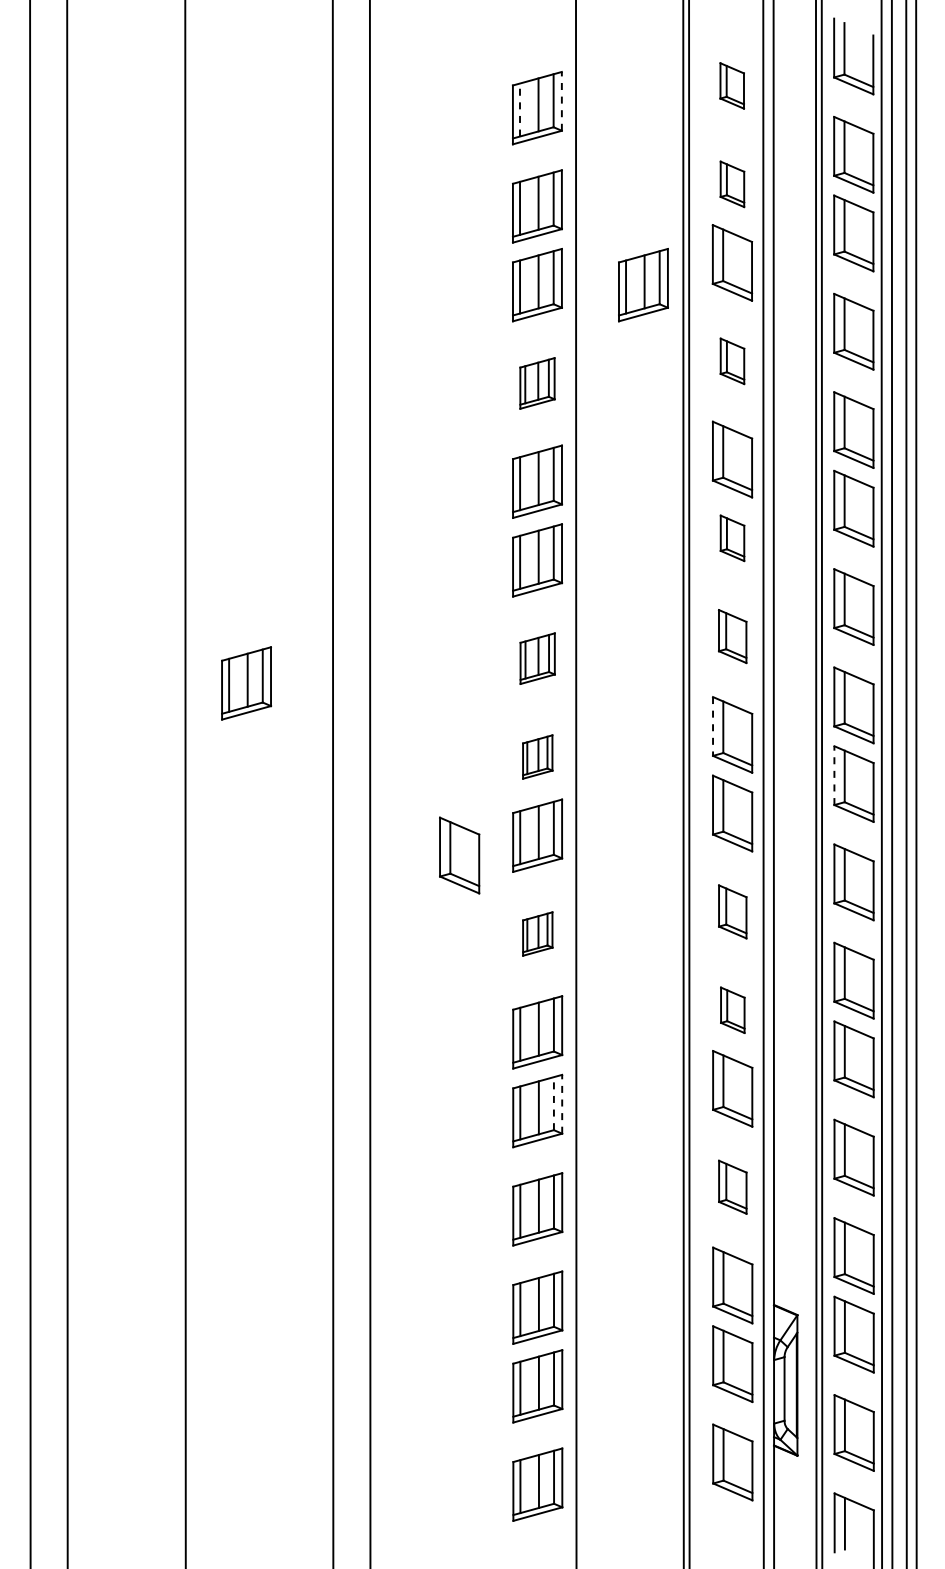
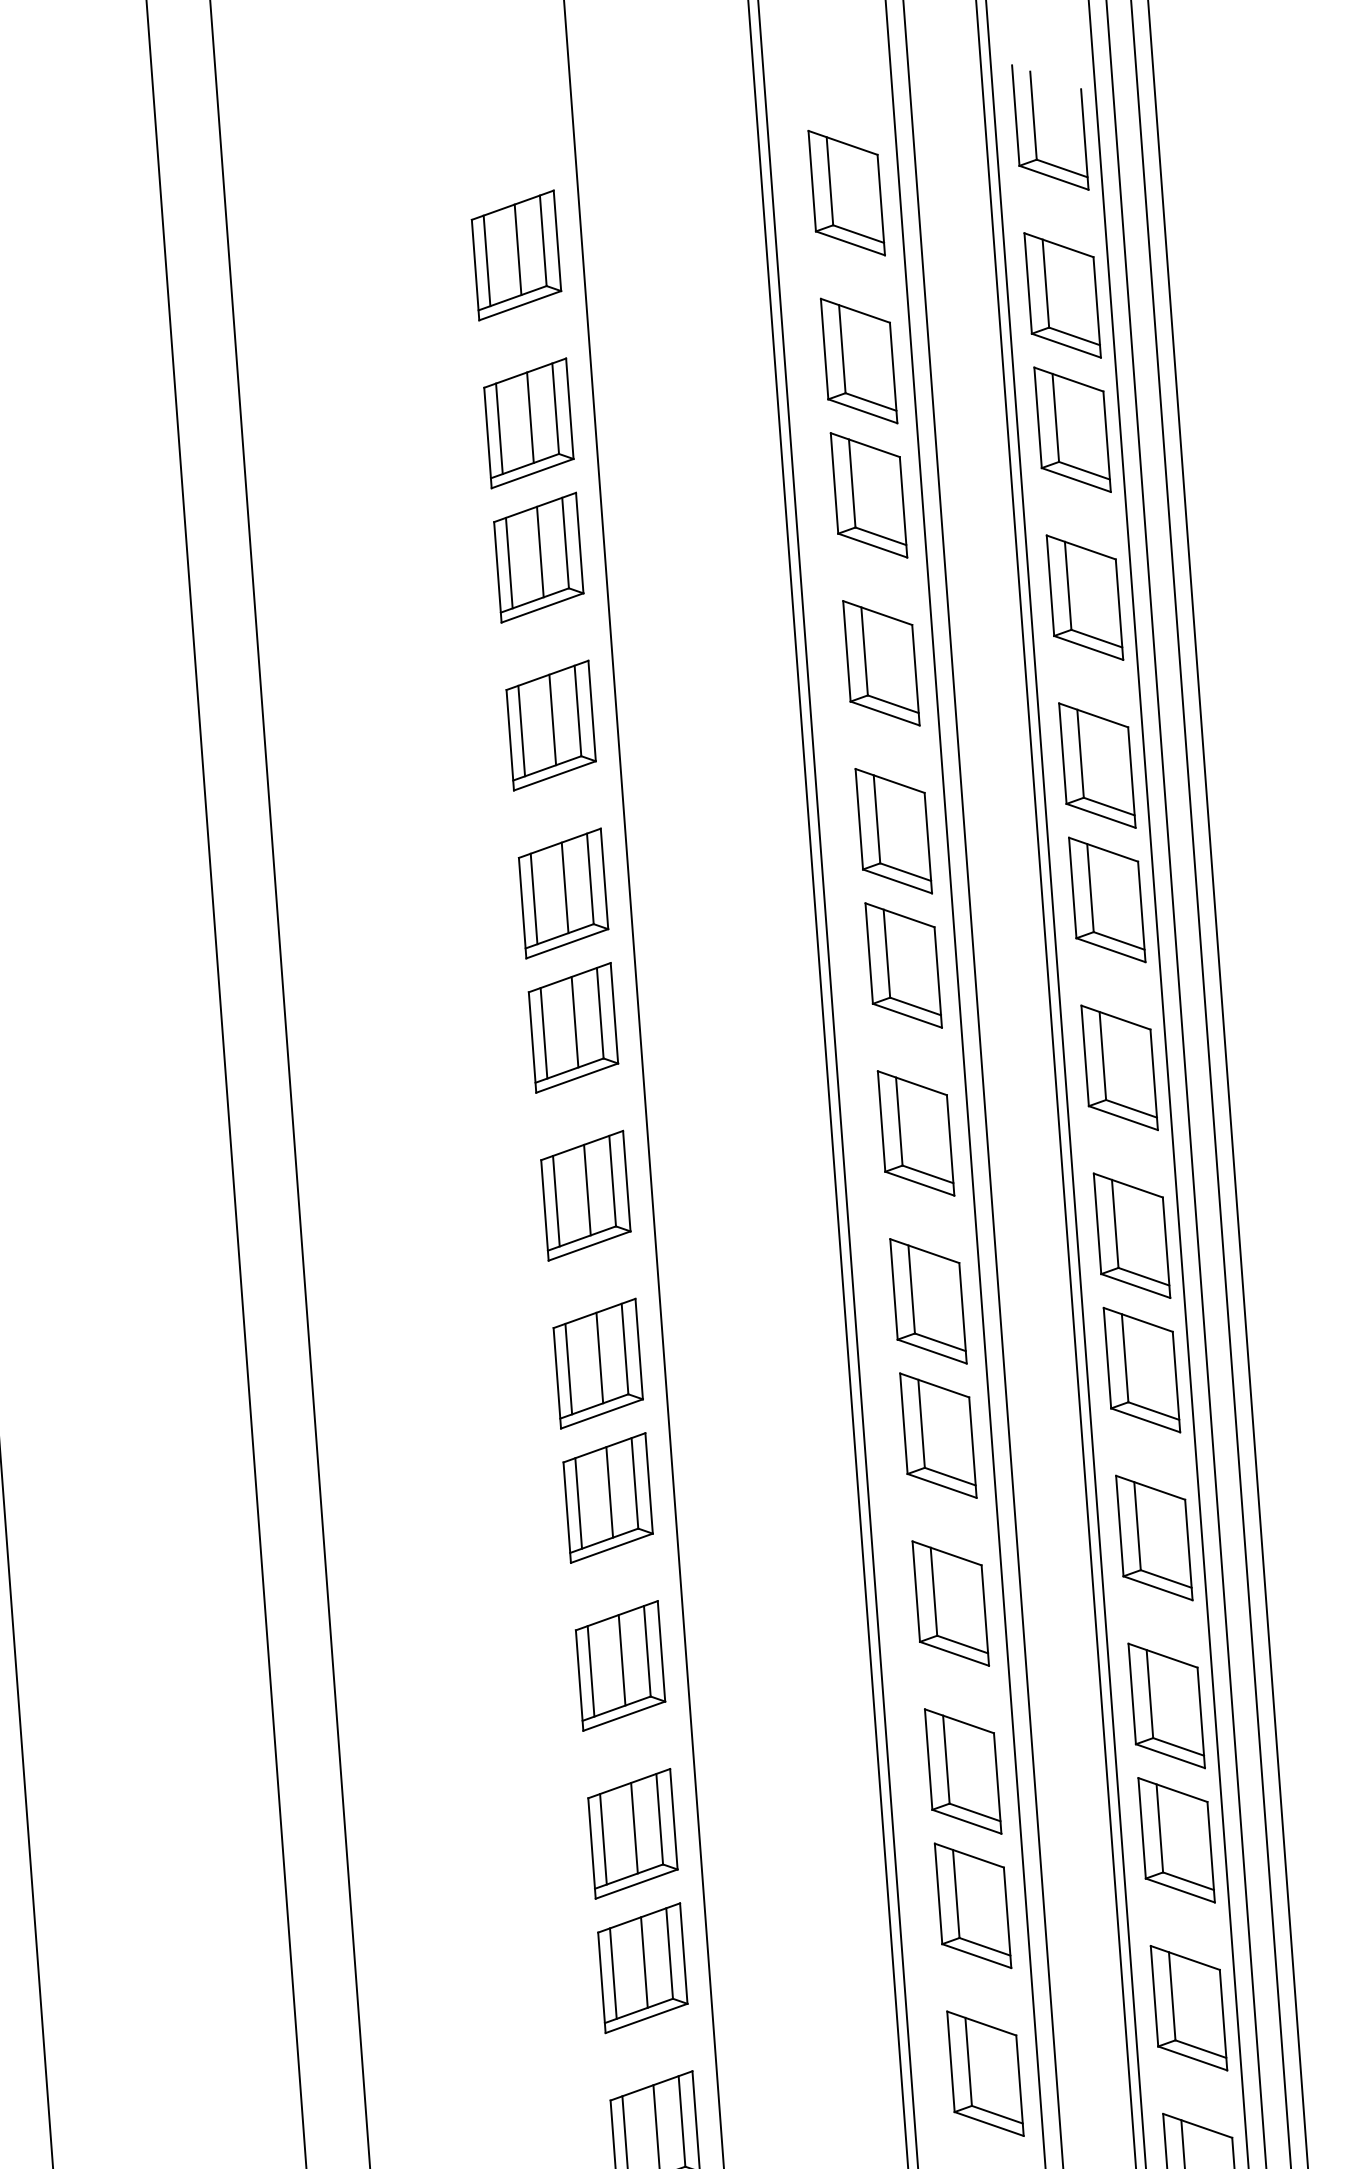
part: (731, 85) -> (845, 192), size x1.67
line: (561, 100) -> (556, 239), dashed -> solid
line: (519, 110) -> (486, 261), dashed -> solid
part: (732, 184) -> (859, 361), size x1.67
part: (643, 285) -> (719, 545), removed
part: (732, 361) -> (881, 663), size x1.67
part: (537, 383) -> (551, 725), size x1.43
part: (732, 538) -> (903, 965), size x1.67
part: (732, 636) -> (915, 1133), size x1.43
part: (537, 658) -> (585, 1195), size x1.43
part: (246, 683) -> (91, 1274), removed
line: (713, 726) -> (894, 1289), dashed -> solid
part: (537, 756) -> (598, 1362), size x1.67
line: (834, 775) -> (1107, 1357), dashed -> solid
part: (459, 855) -> (477, 1541), removed
part: (732, 911) -> (950, 1602), size x1.43
part: (537, 933) -> (620, 1664), size x1.67
part: (732, 1010) -> (962, 1772), size x1.67
line: (553, 1103) -> (668, 1953), dashed -> solid
line: (562, 1103) -> (684, 1952), dashed -> solid
part: (732, 1187) -> (985, 2074), size x1.43

